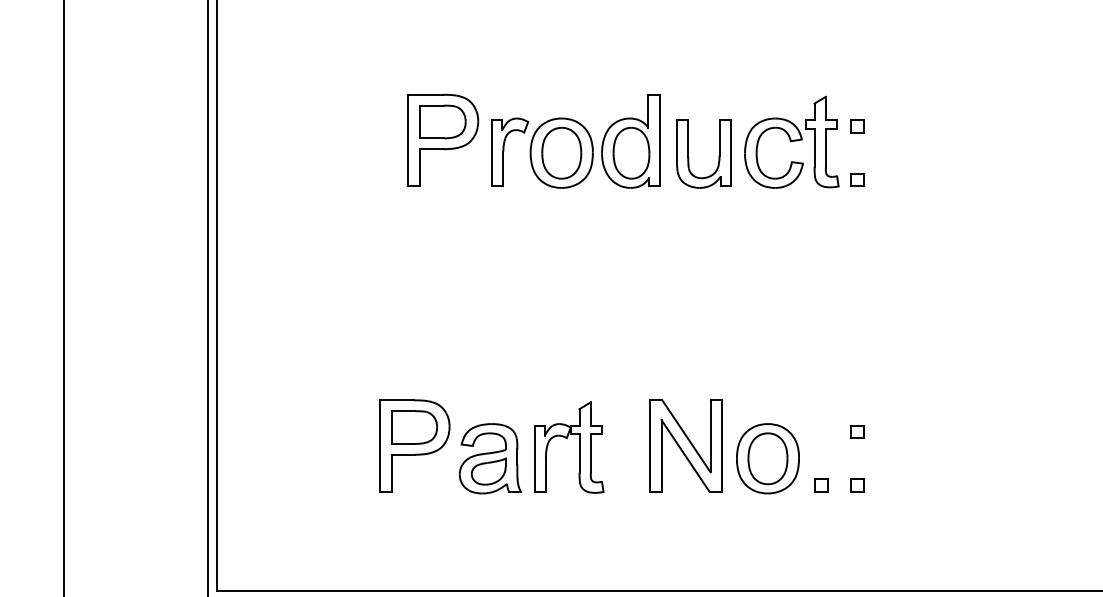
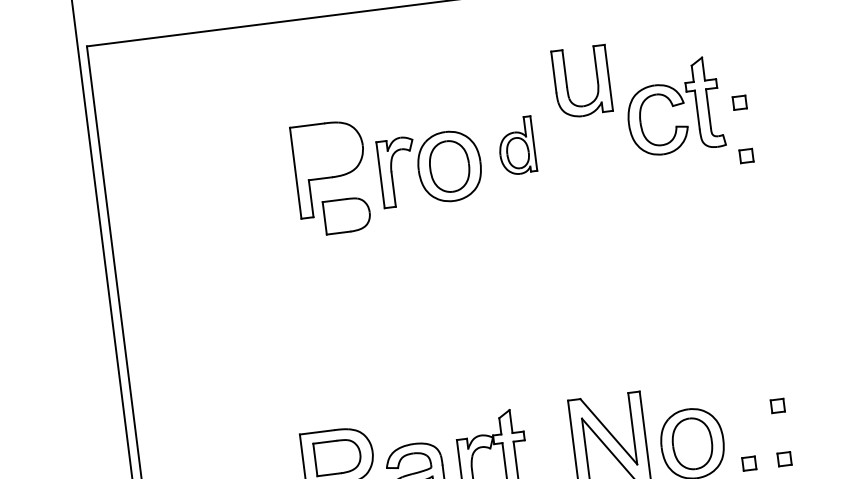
part: (442, 121) -> (346, 215), moved
part: (630, 141) -> (516, 146), size x0.6
part: (791, 141) -> (673, 106), moved
part: (689, 157) -> (568, 87), moved

